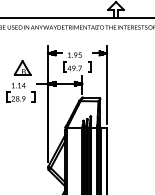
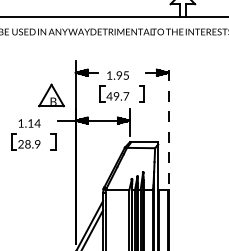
part: (22, 67) -> (51, 94), moved
line: (107, 84) -> (169, 121), solid -> dashed

